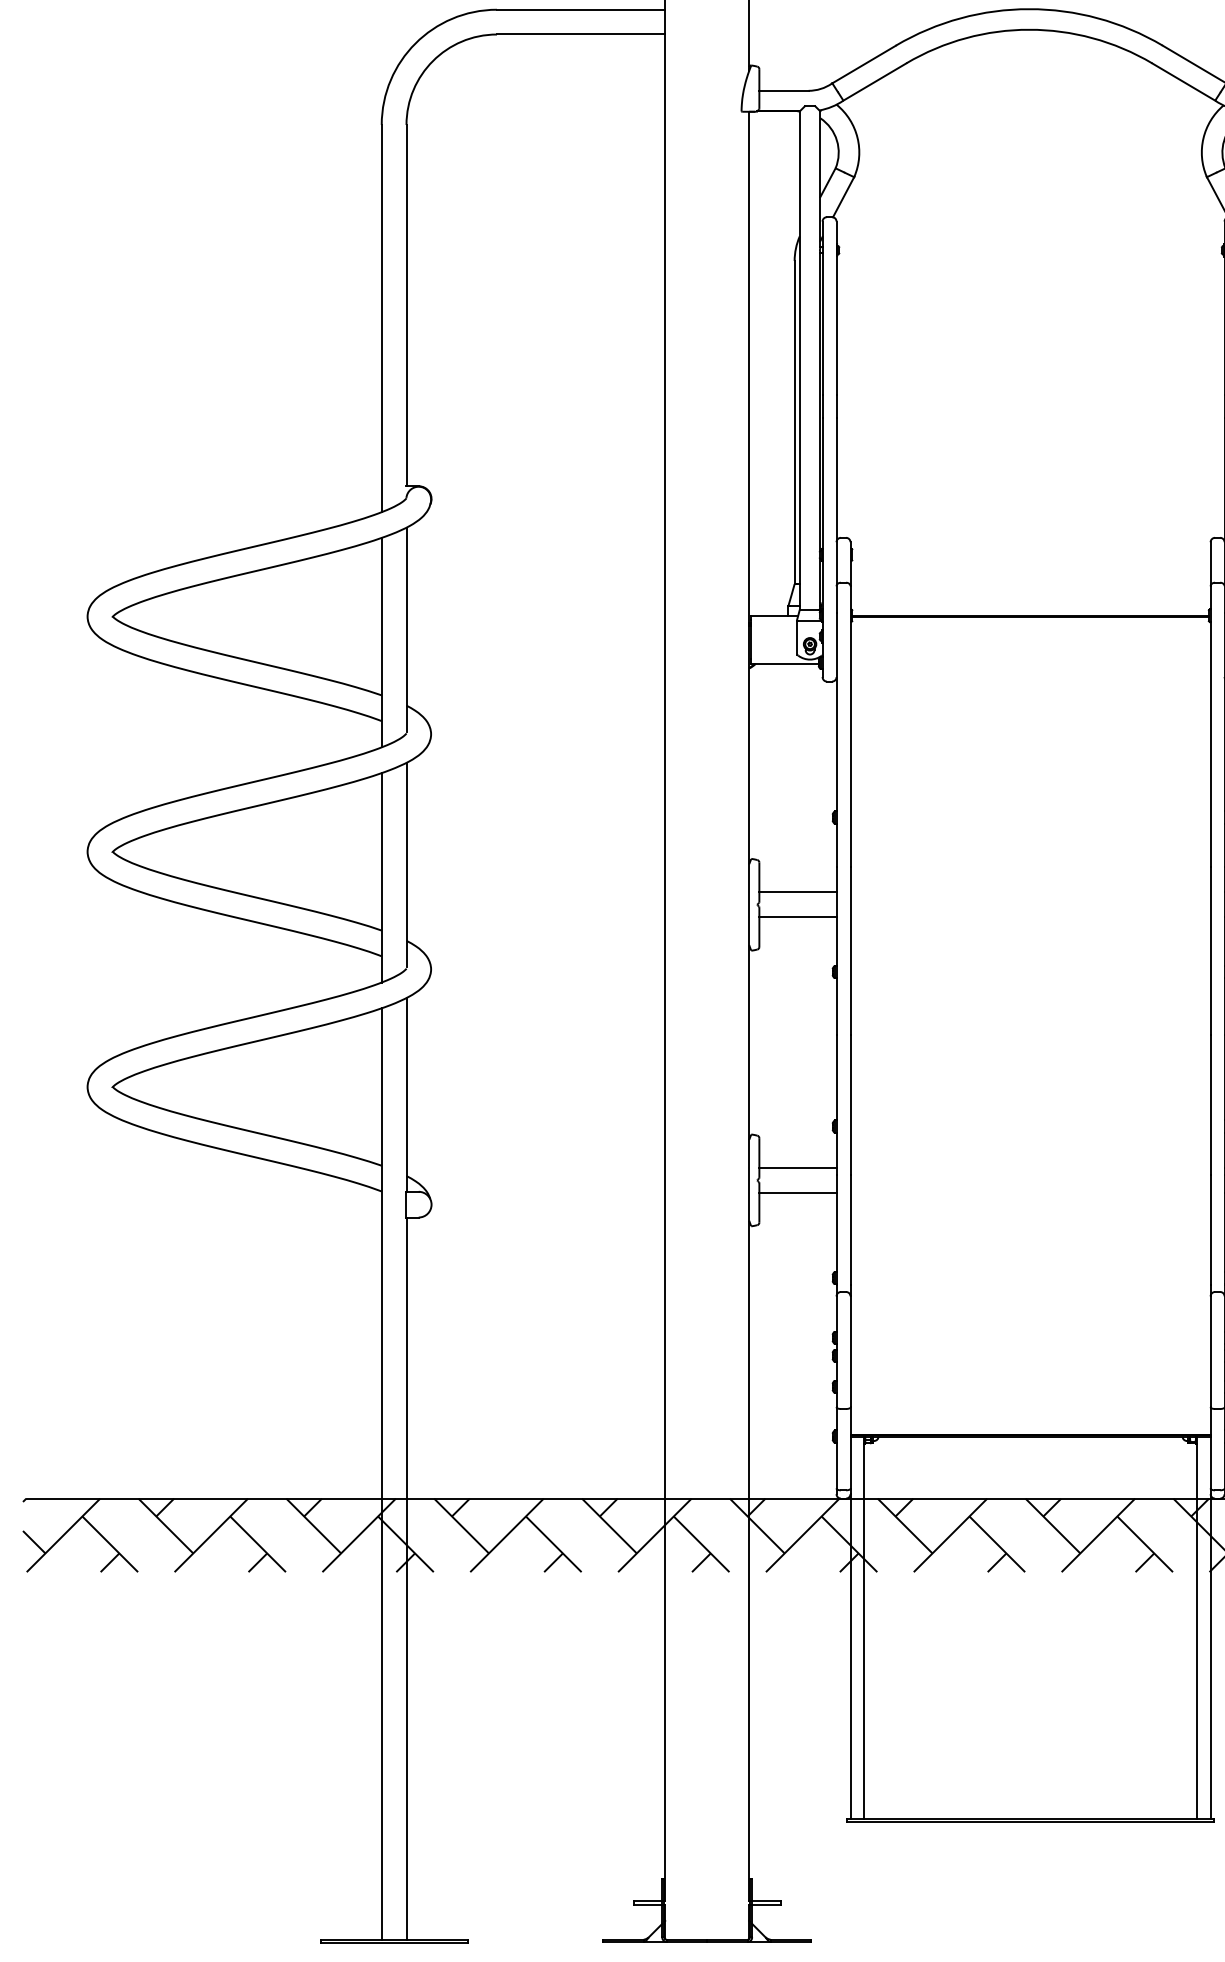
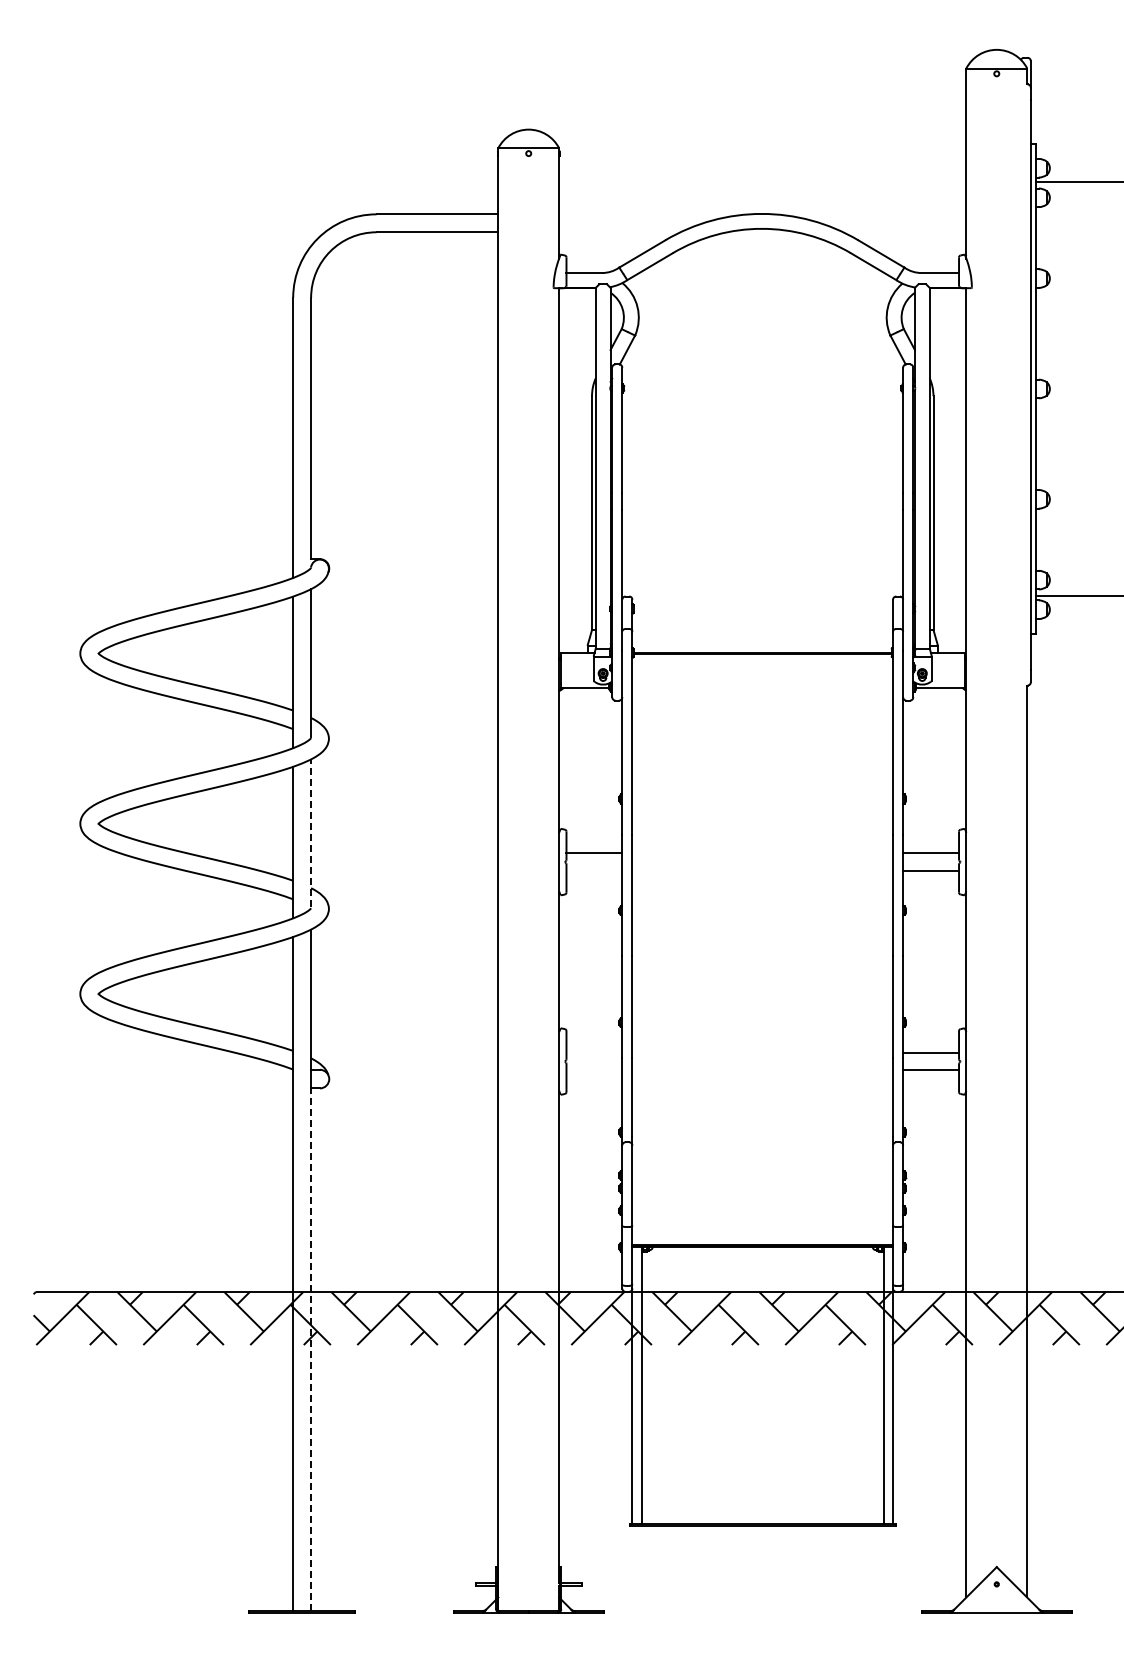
line: (407, 865) -> (311, 833), solid -> dashed
line: (798, 917) -> (594, 871), removed
line: (798, 1167) -> (594, 1052), removed
line: (798, 1192) -> (594, 1070), removed
line: (407, 1578) -> (311, 1349), solid -> dashed

